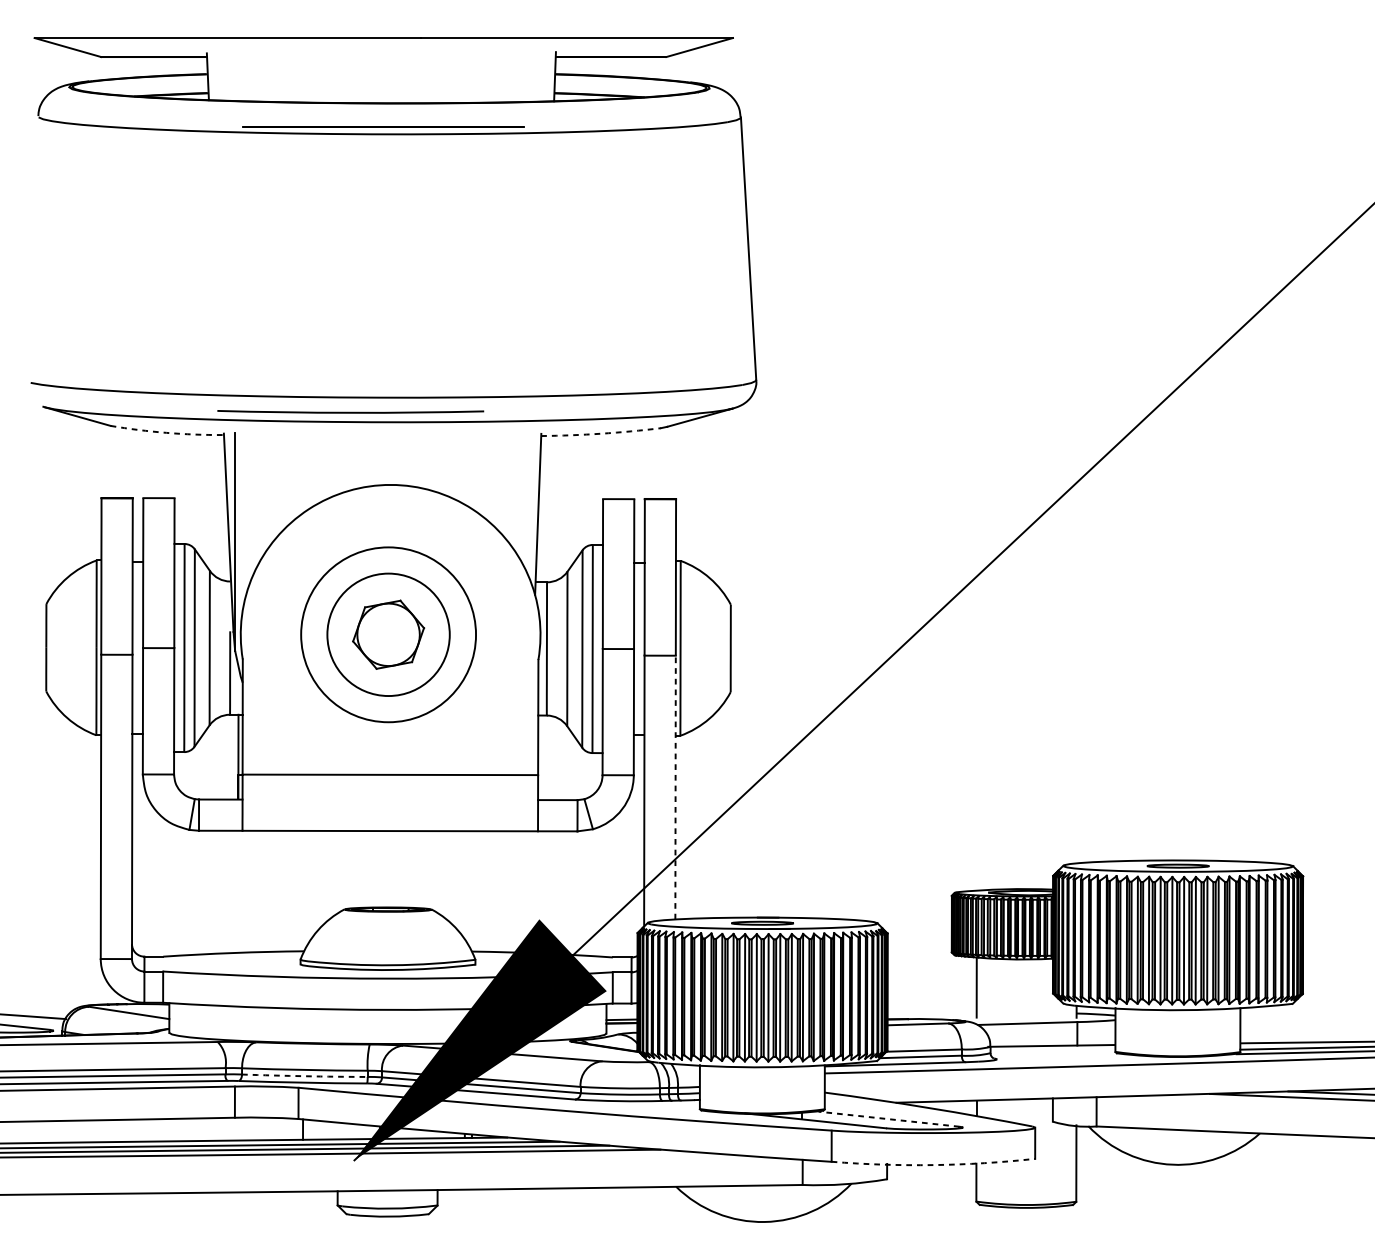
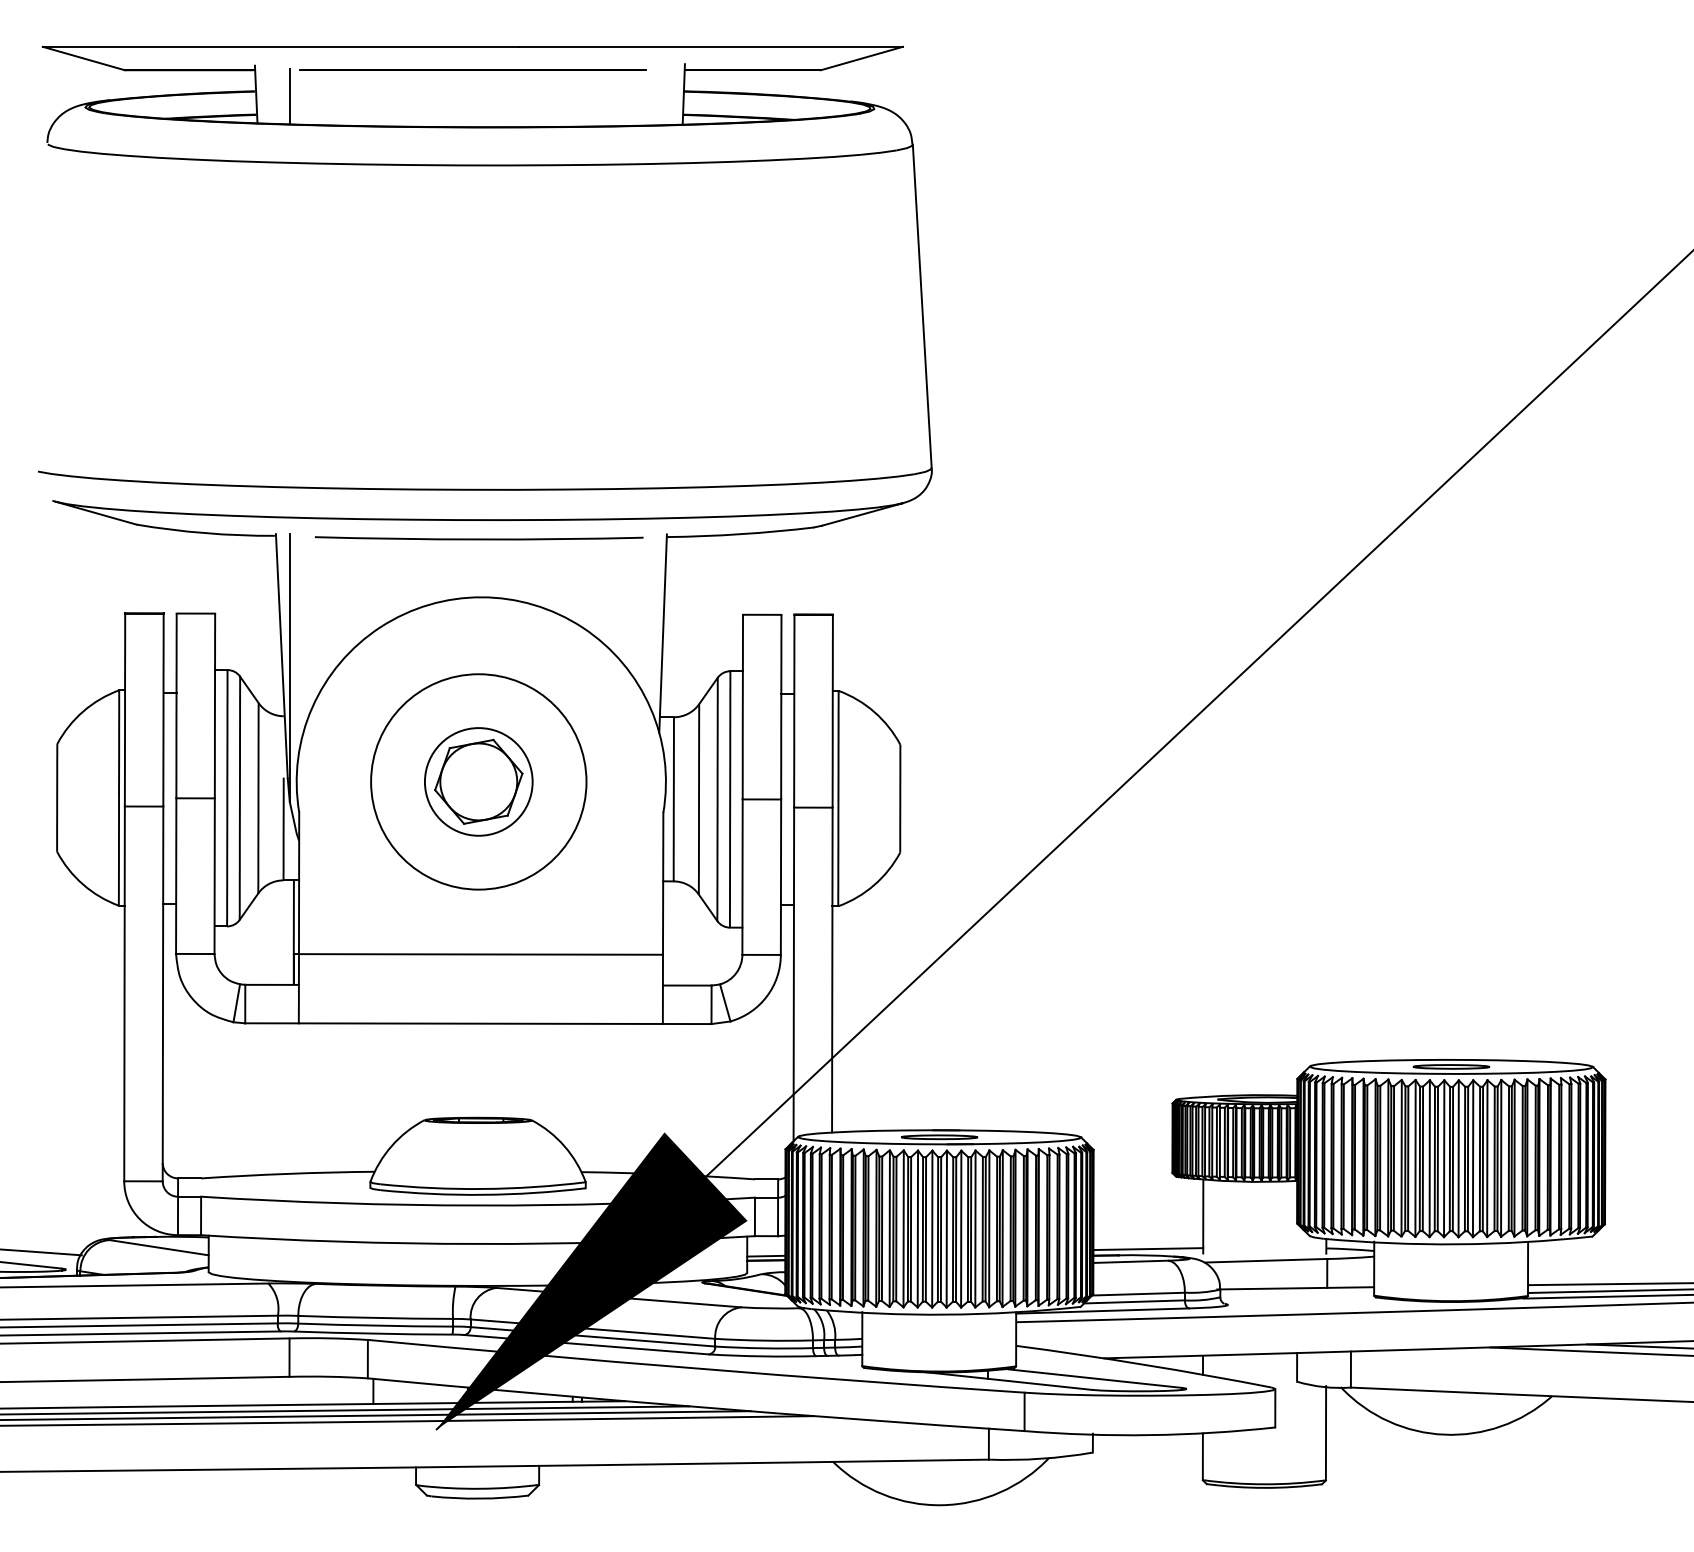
line: (234, 78) -> (289, 96), added
line: (383, 126) -> (472, 69), moved
arc: (350, 412) -> (478, 538), moved
arc: (166, 433) -> (205, 533), dashed -> solid
arc: (601, 433) -> (740, 534), dashed -> solid
circle: (388, 634) -> (478, 781), size x0.71
line: (675, 787) -> (832, 969), dashed -> solid
line: (932, 1014) -> (1148, 1249), added
arc: (304, 1076) -> (375, 1325), dashed -> solid
line: (888, 1119) -> (1094, 1378), dashed -> solid
arc: (933, 1165) -> (1150, 1435), dashed -> solid

